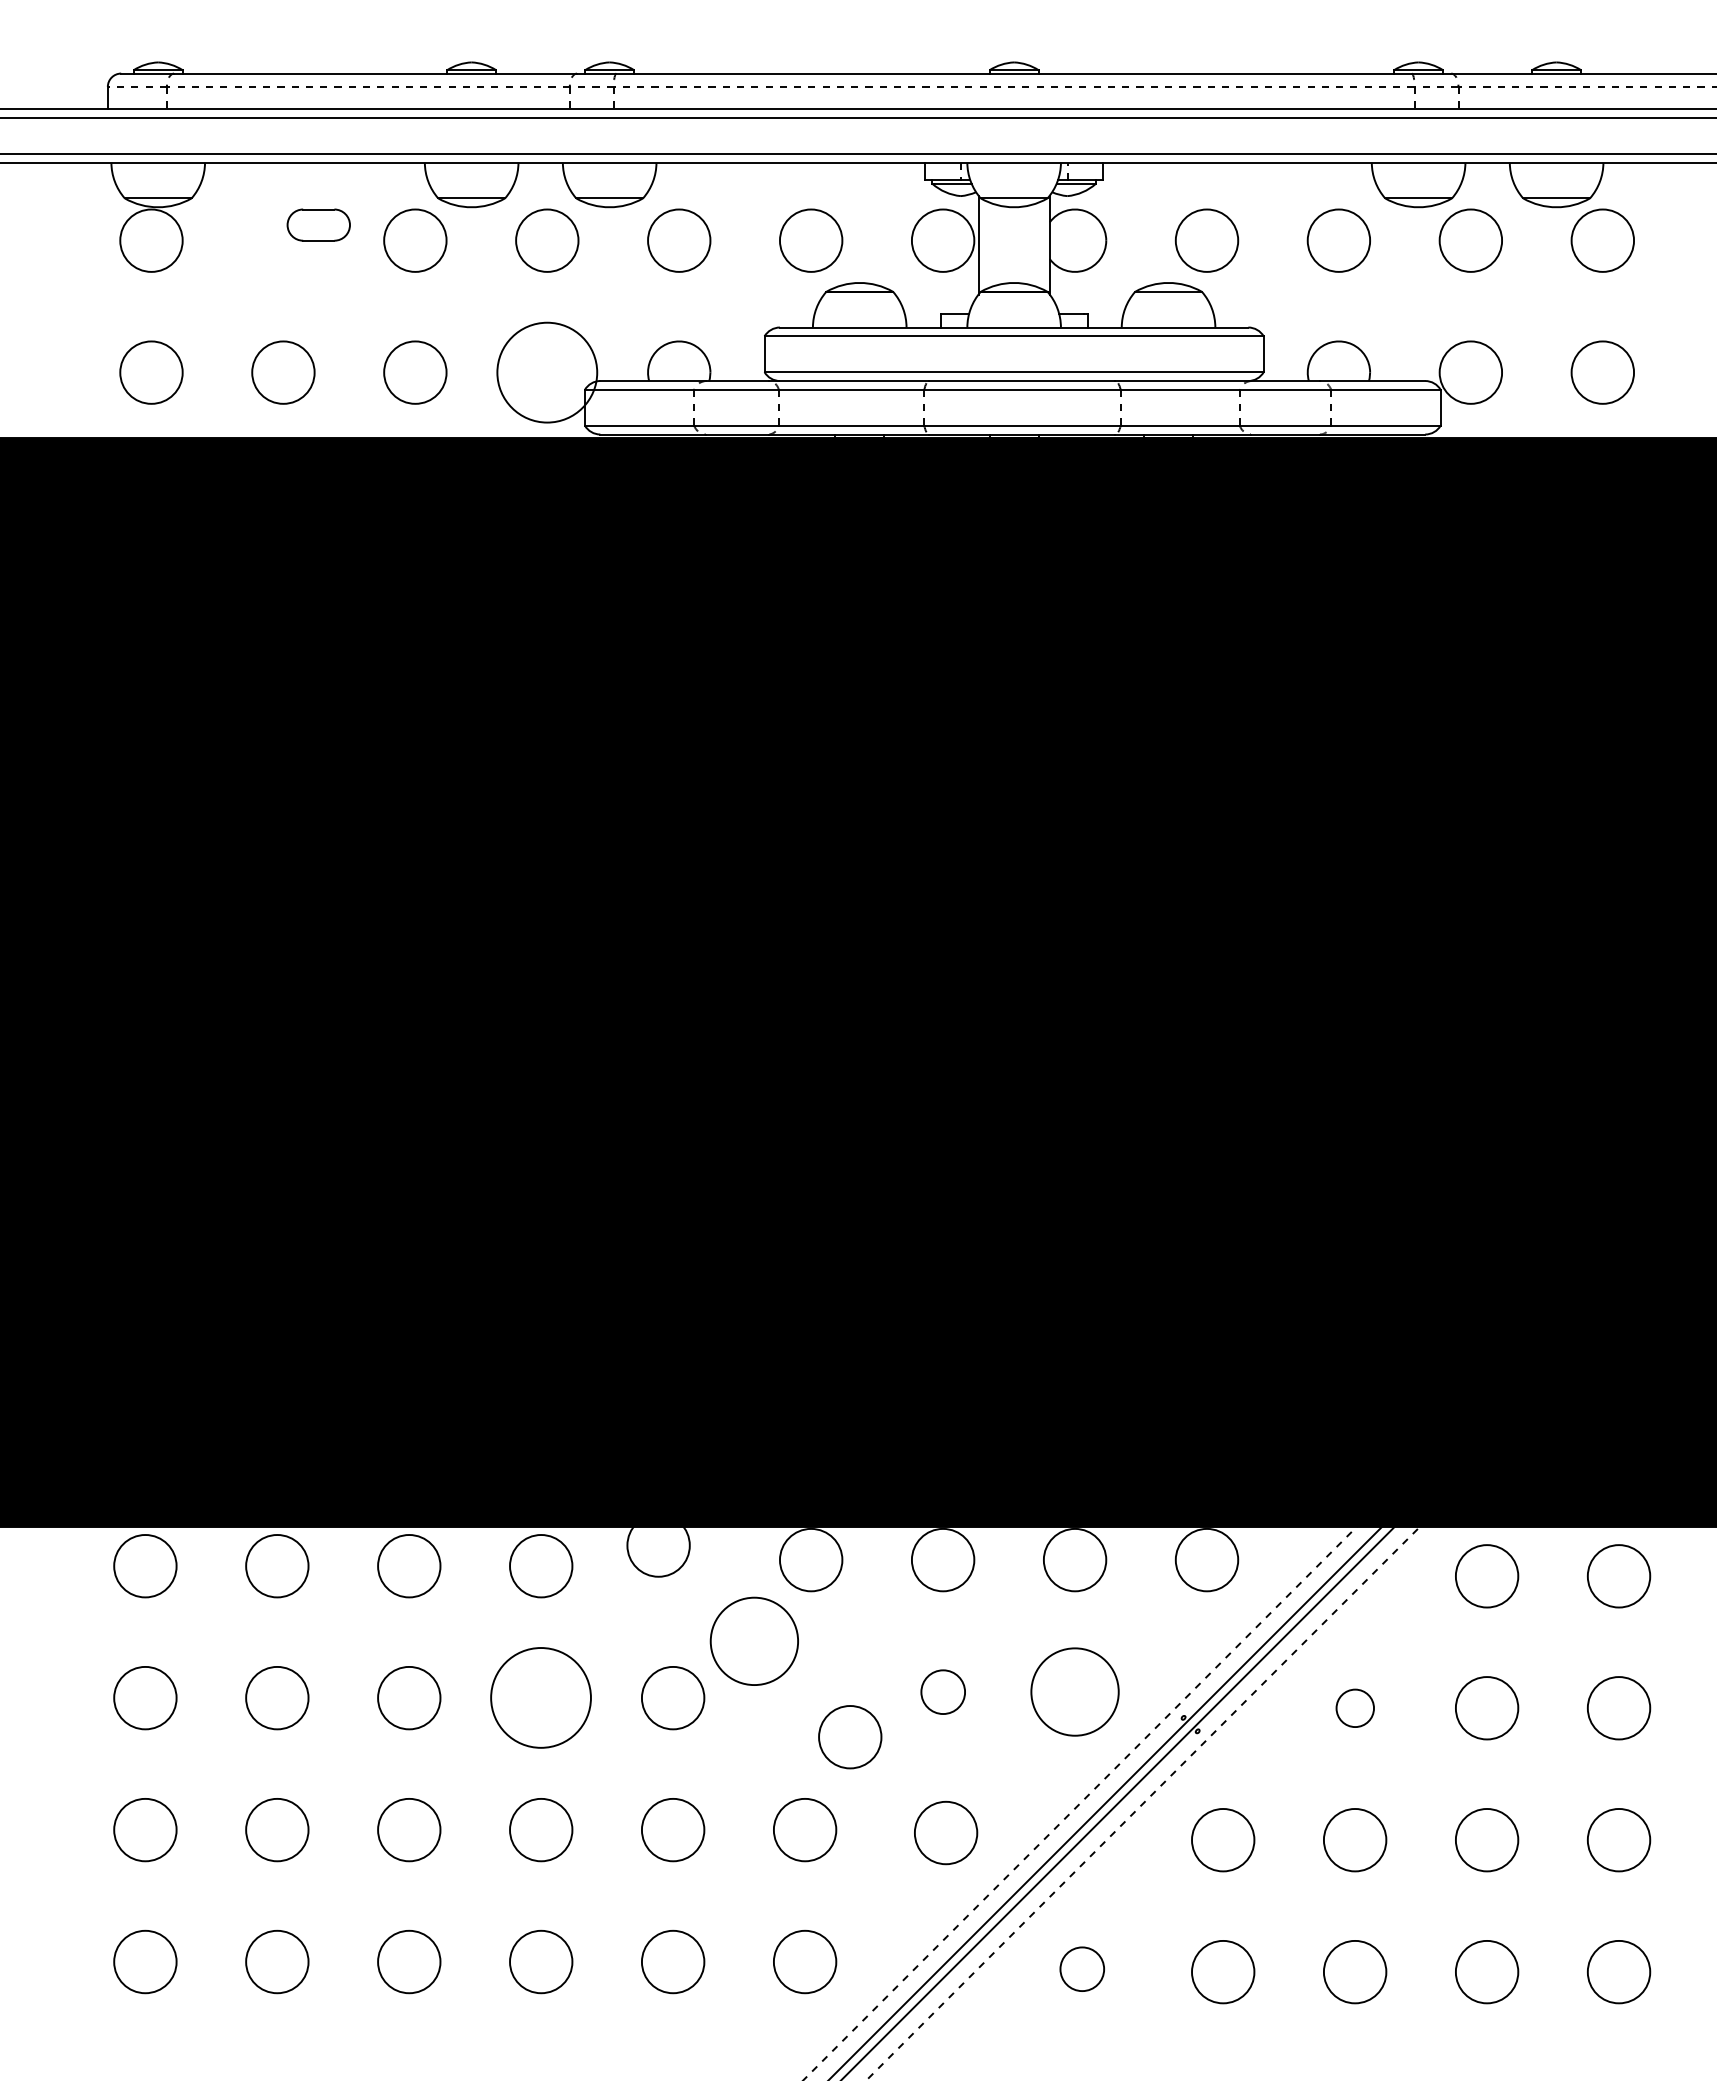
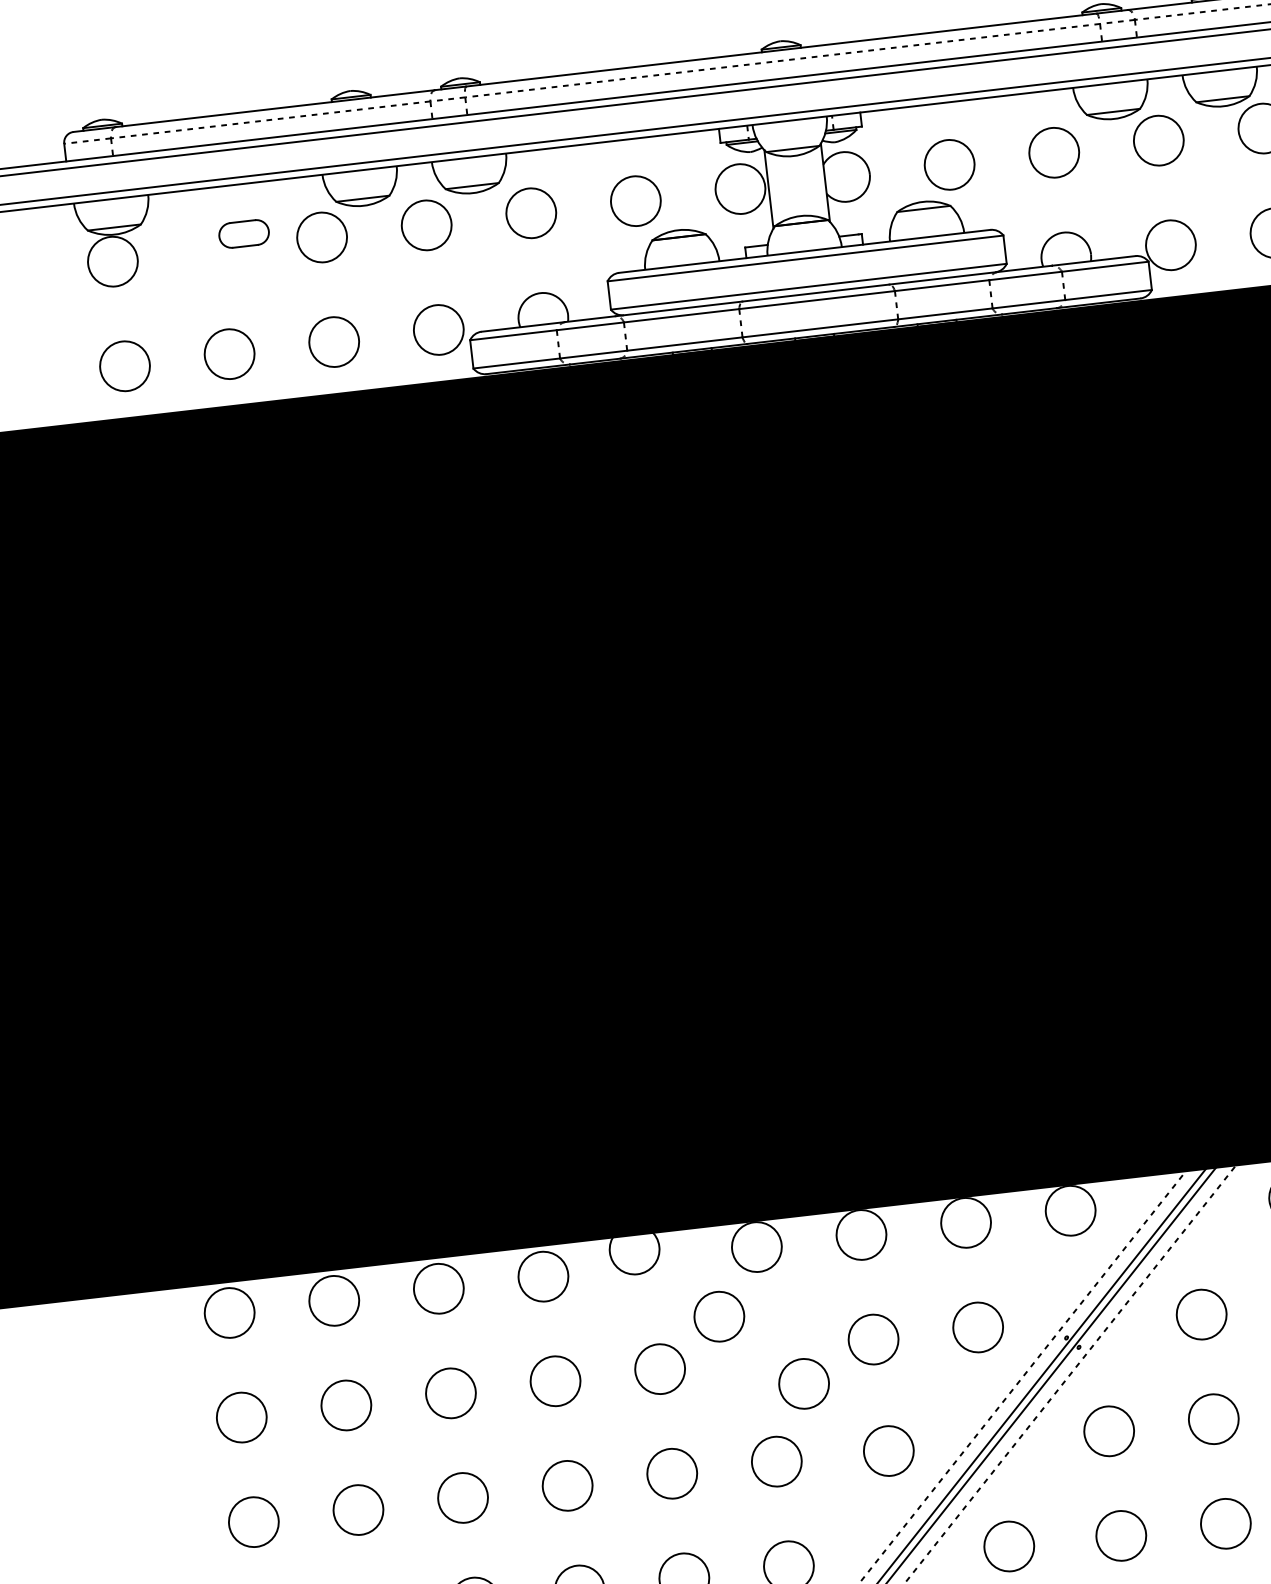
circle: (547, 372) -> (438, 329), size x0.62
circle: (754, 1641) -> (719, 1316), size x0.71
circle: (1074, 1691) -> (977, 1327), size x0.71
circle: (943, 1692) -> (873, 1339), size x1.43
circle: (541, 1698) -> (555, 1381), size x0.62
circle: (1355, 1708) -> (1201, 1314), size x1.67
circle: (1082, 1969) -> (1009, 1546), size x1.43

